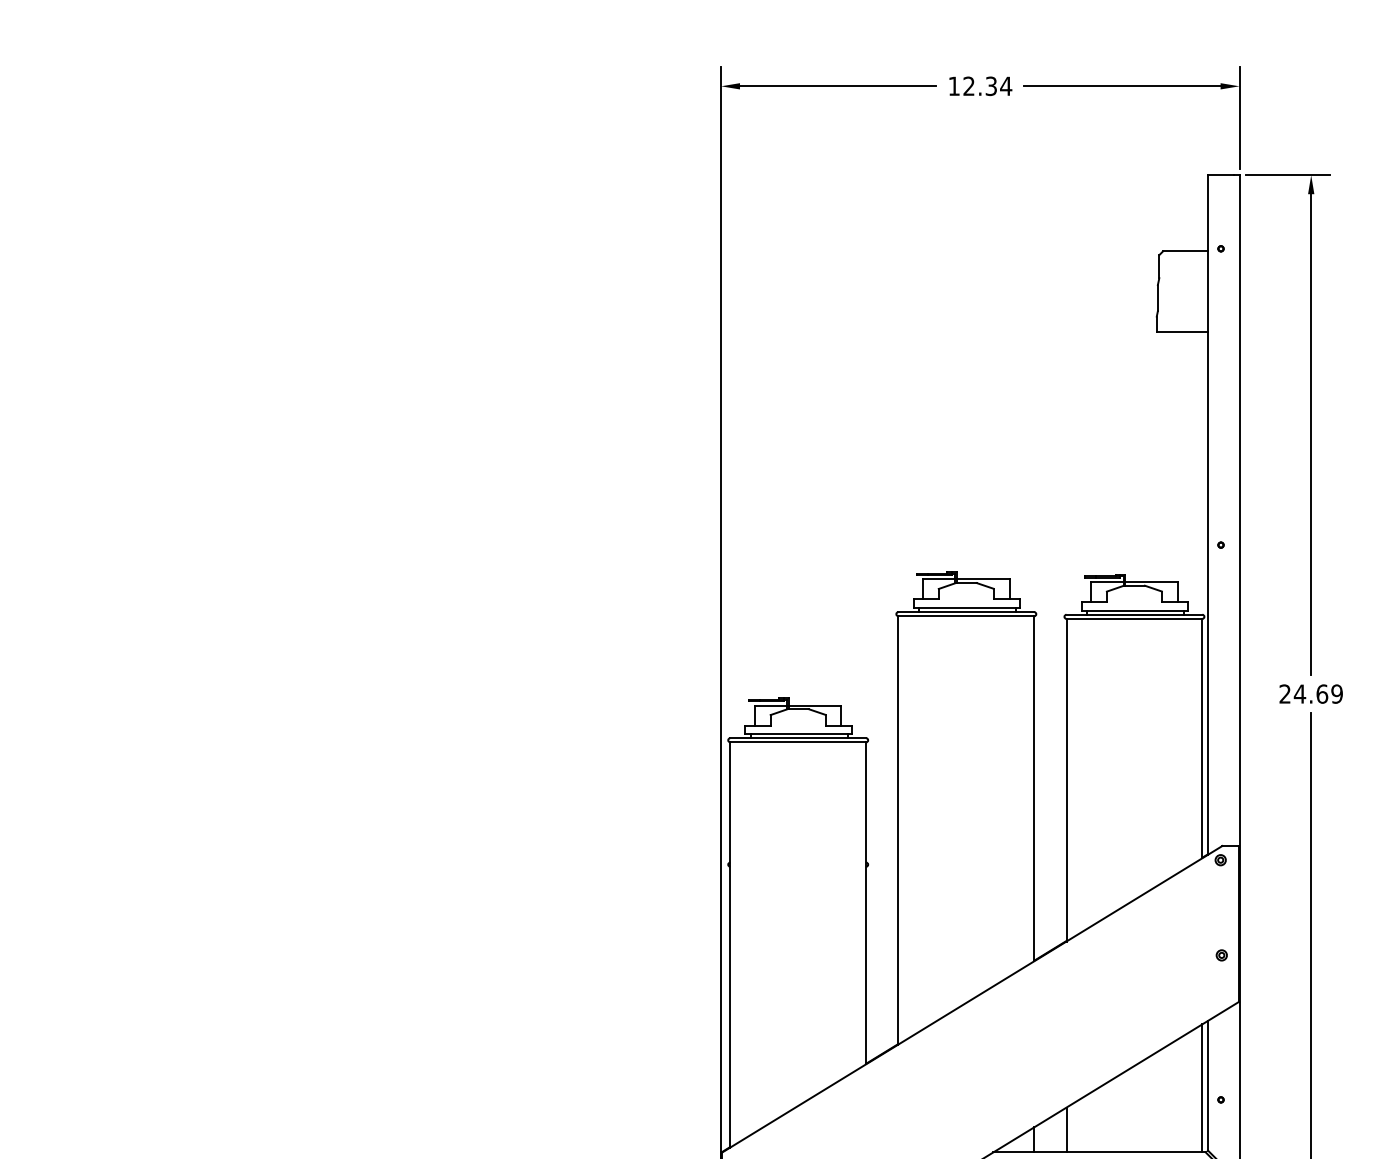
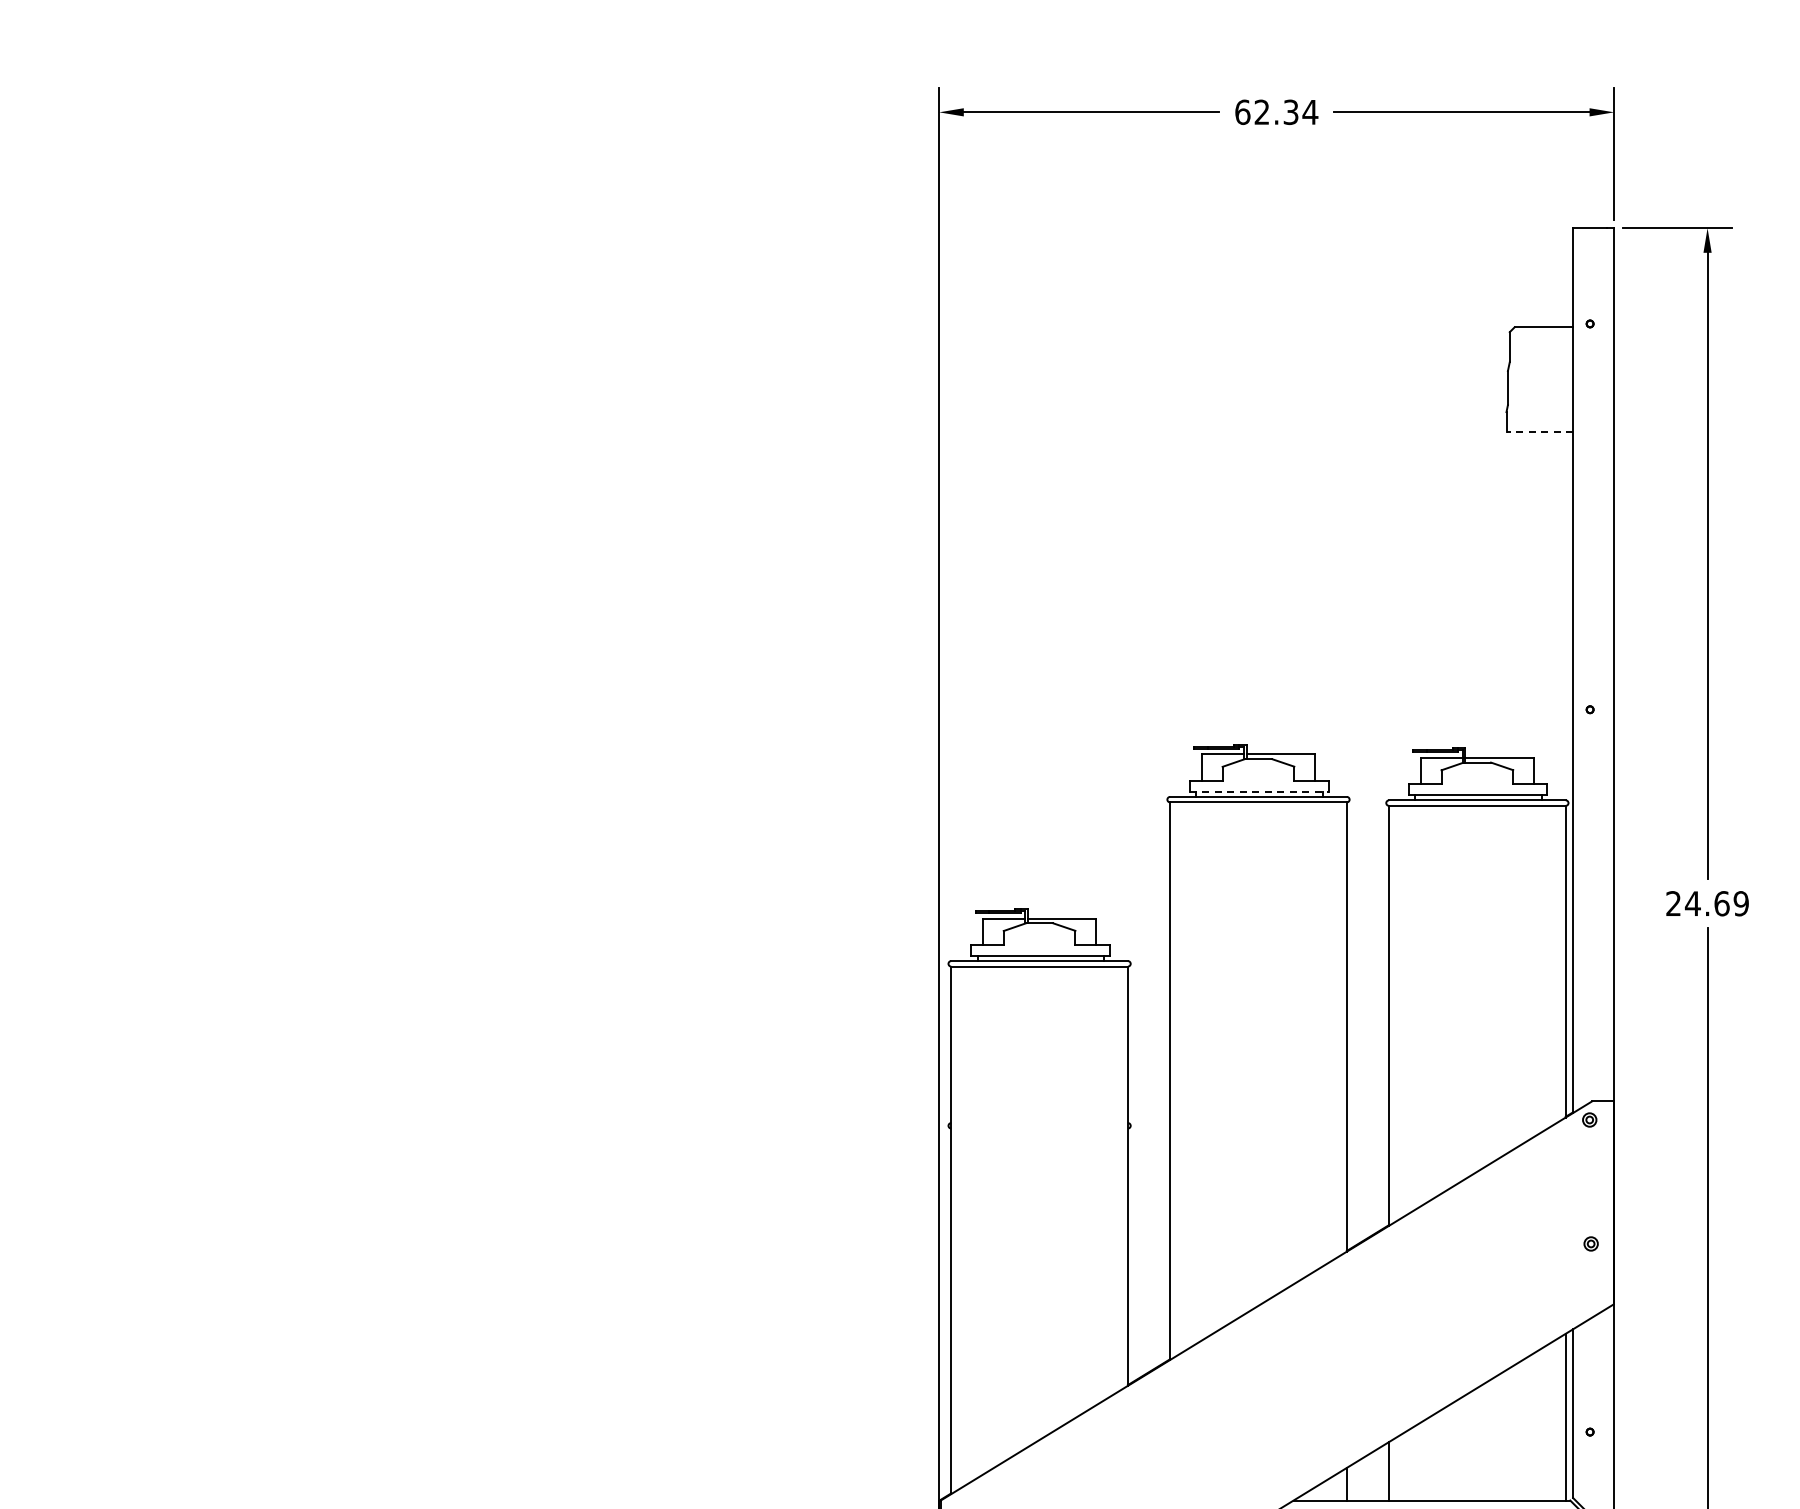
text: (954, 85) -> (1242, 111), 12.34 -> 62.34
line: (1182, 332) -> (1539, 432), solid -> dashed
line: (967, 608) -> (1259, 792), solid -> dashed

